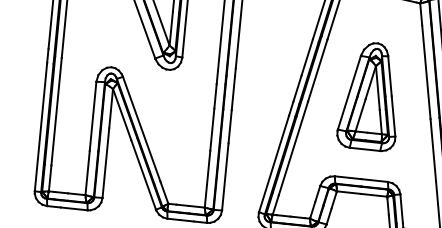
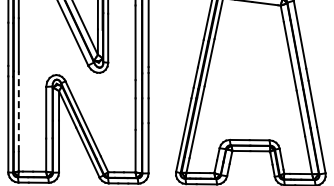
part: (369, 95) -> (249, 77), removed
line: (56, 111) -> (18, 111), solid -> dashed

